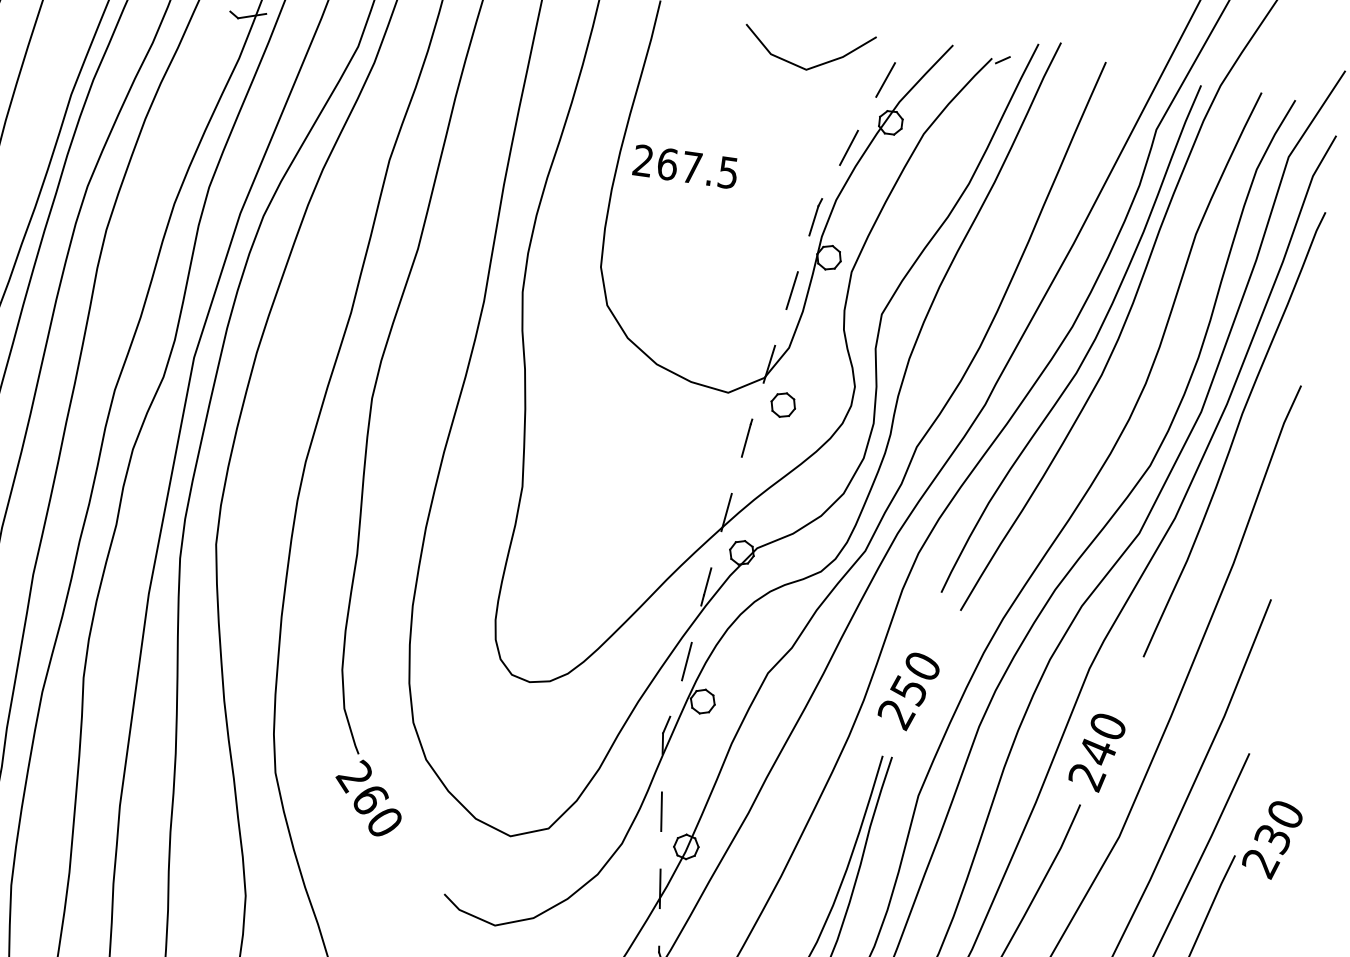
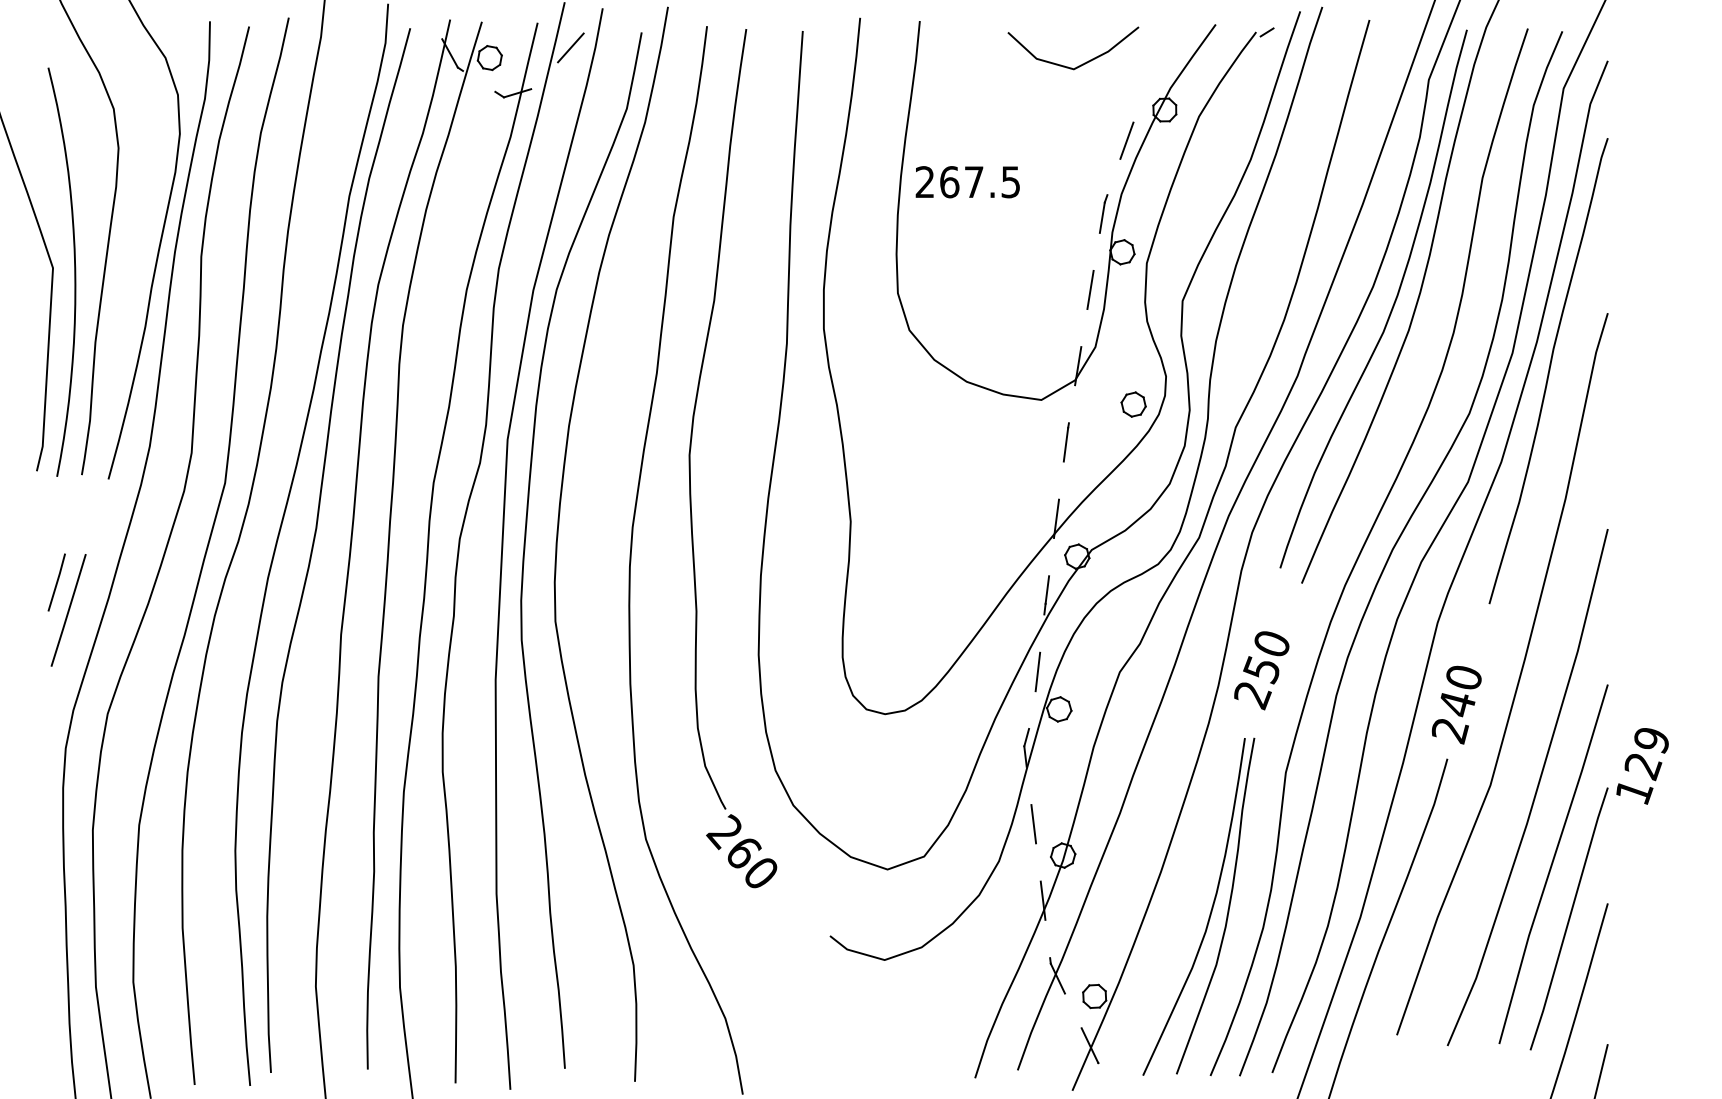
line: (885, 80) -> (1153, 68), removed
part: (783, 405) -> (1133, 404), moved
text: (1272, 839) -> (1642, 766), 230 -> 129

